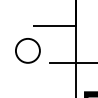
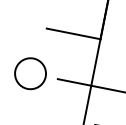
circle: (27, 50) -> (30, 73), moved

